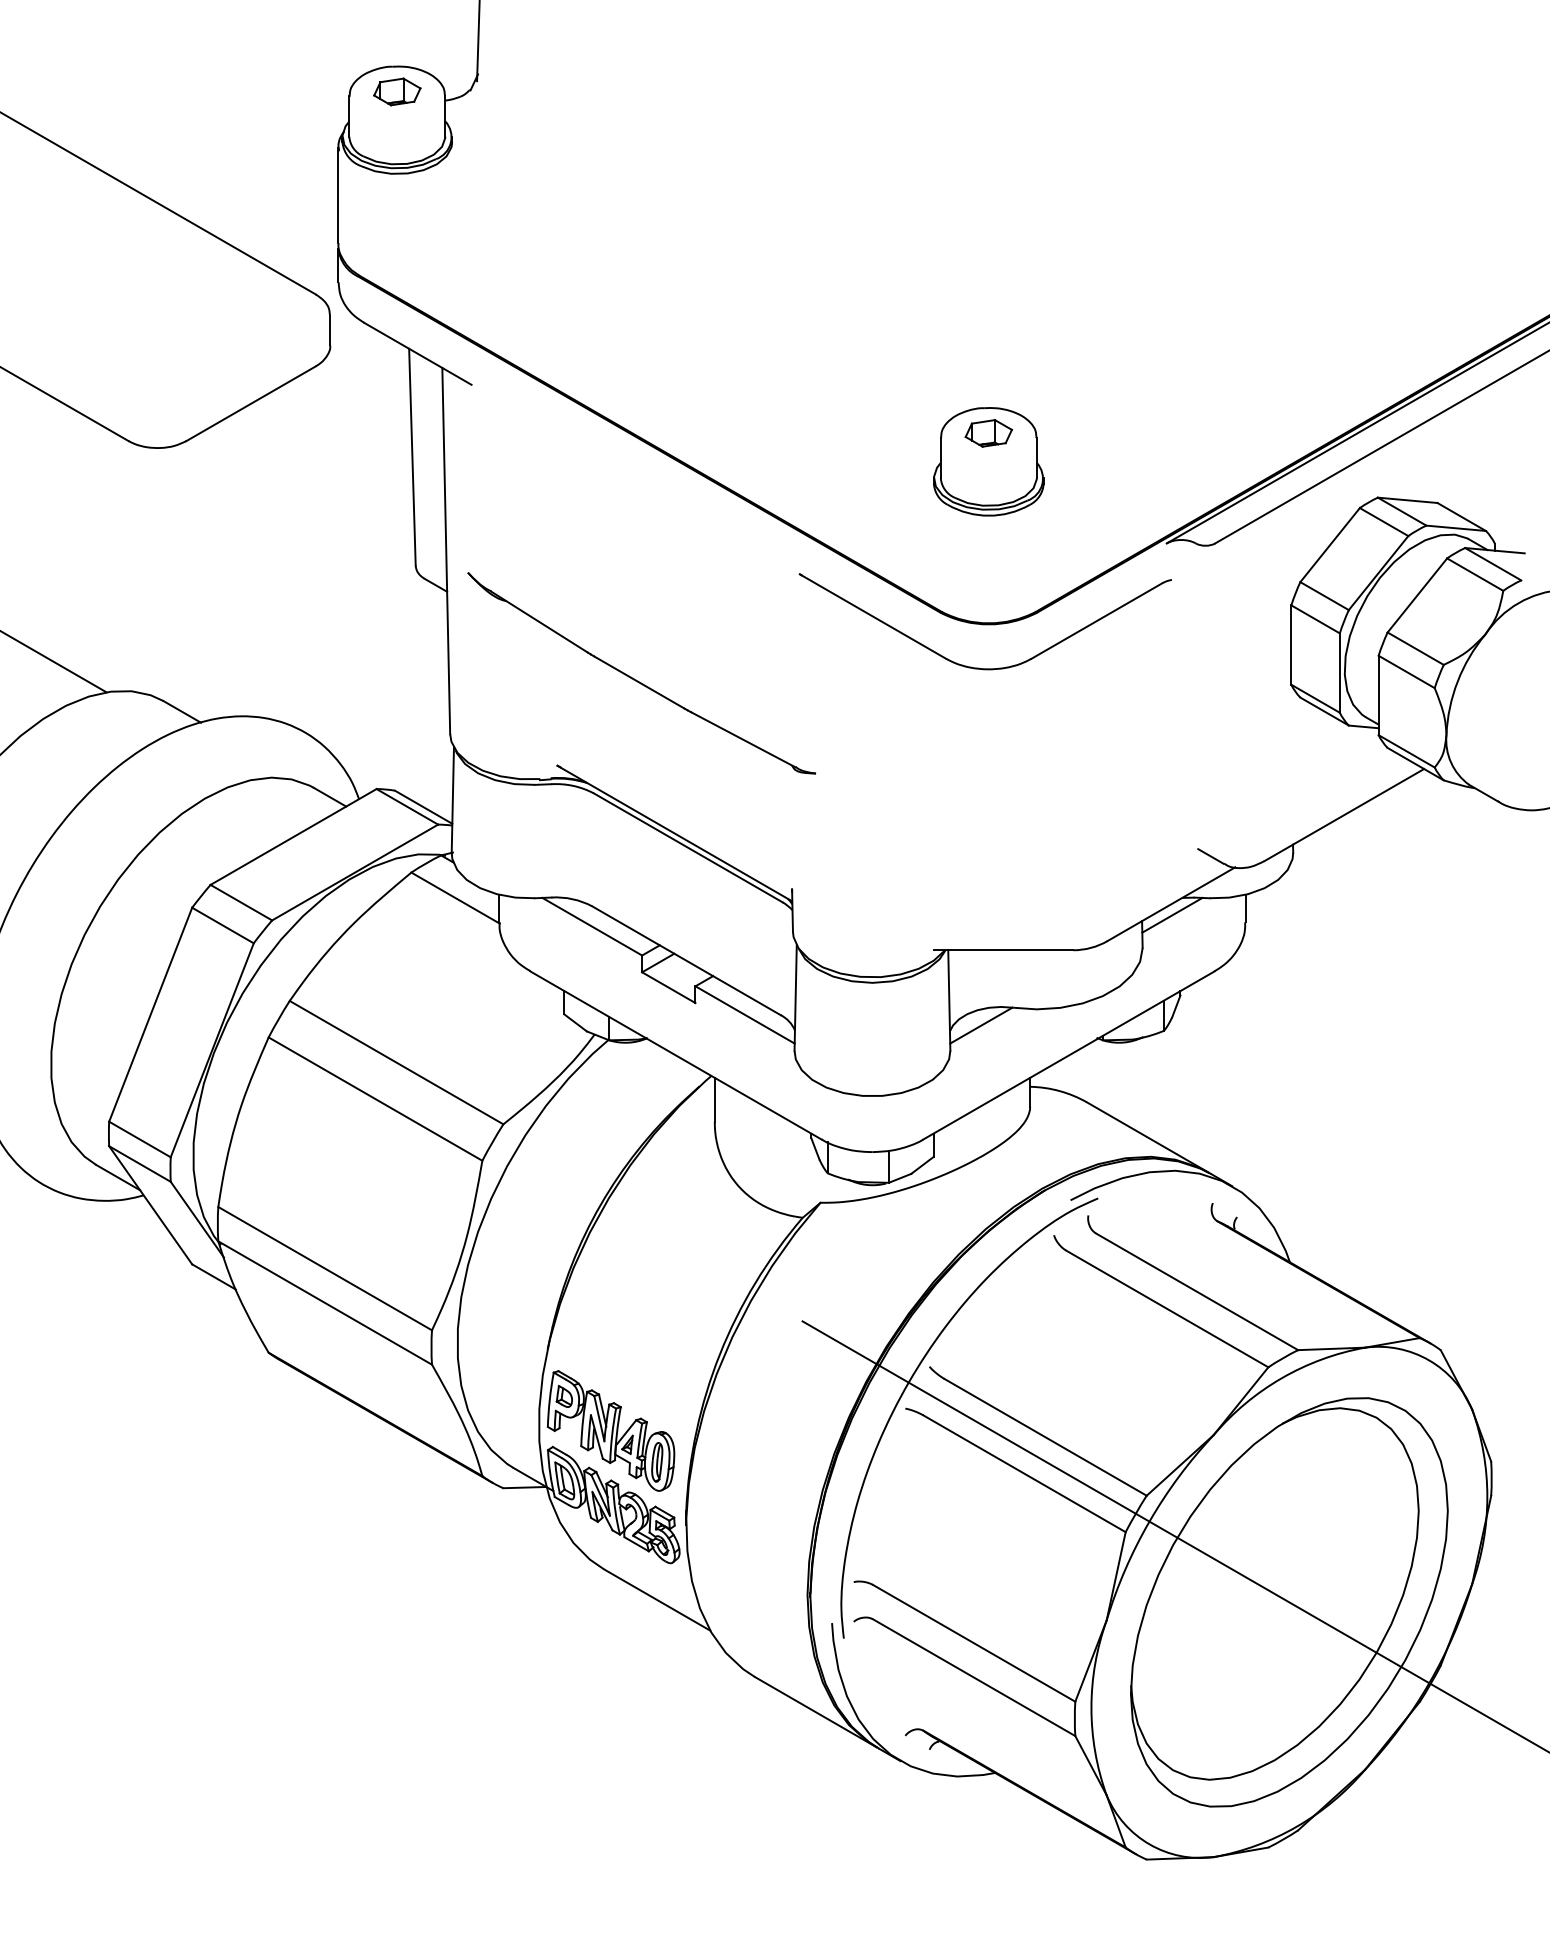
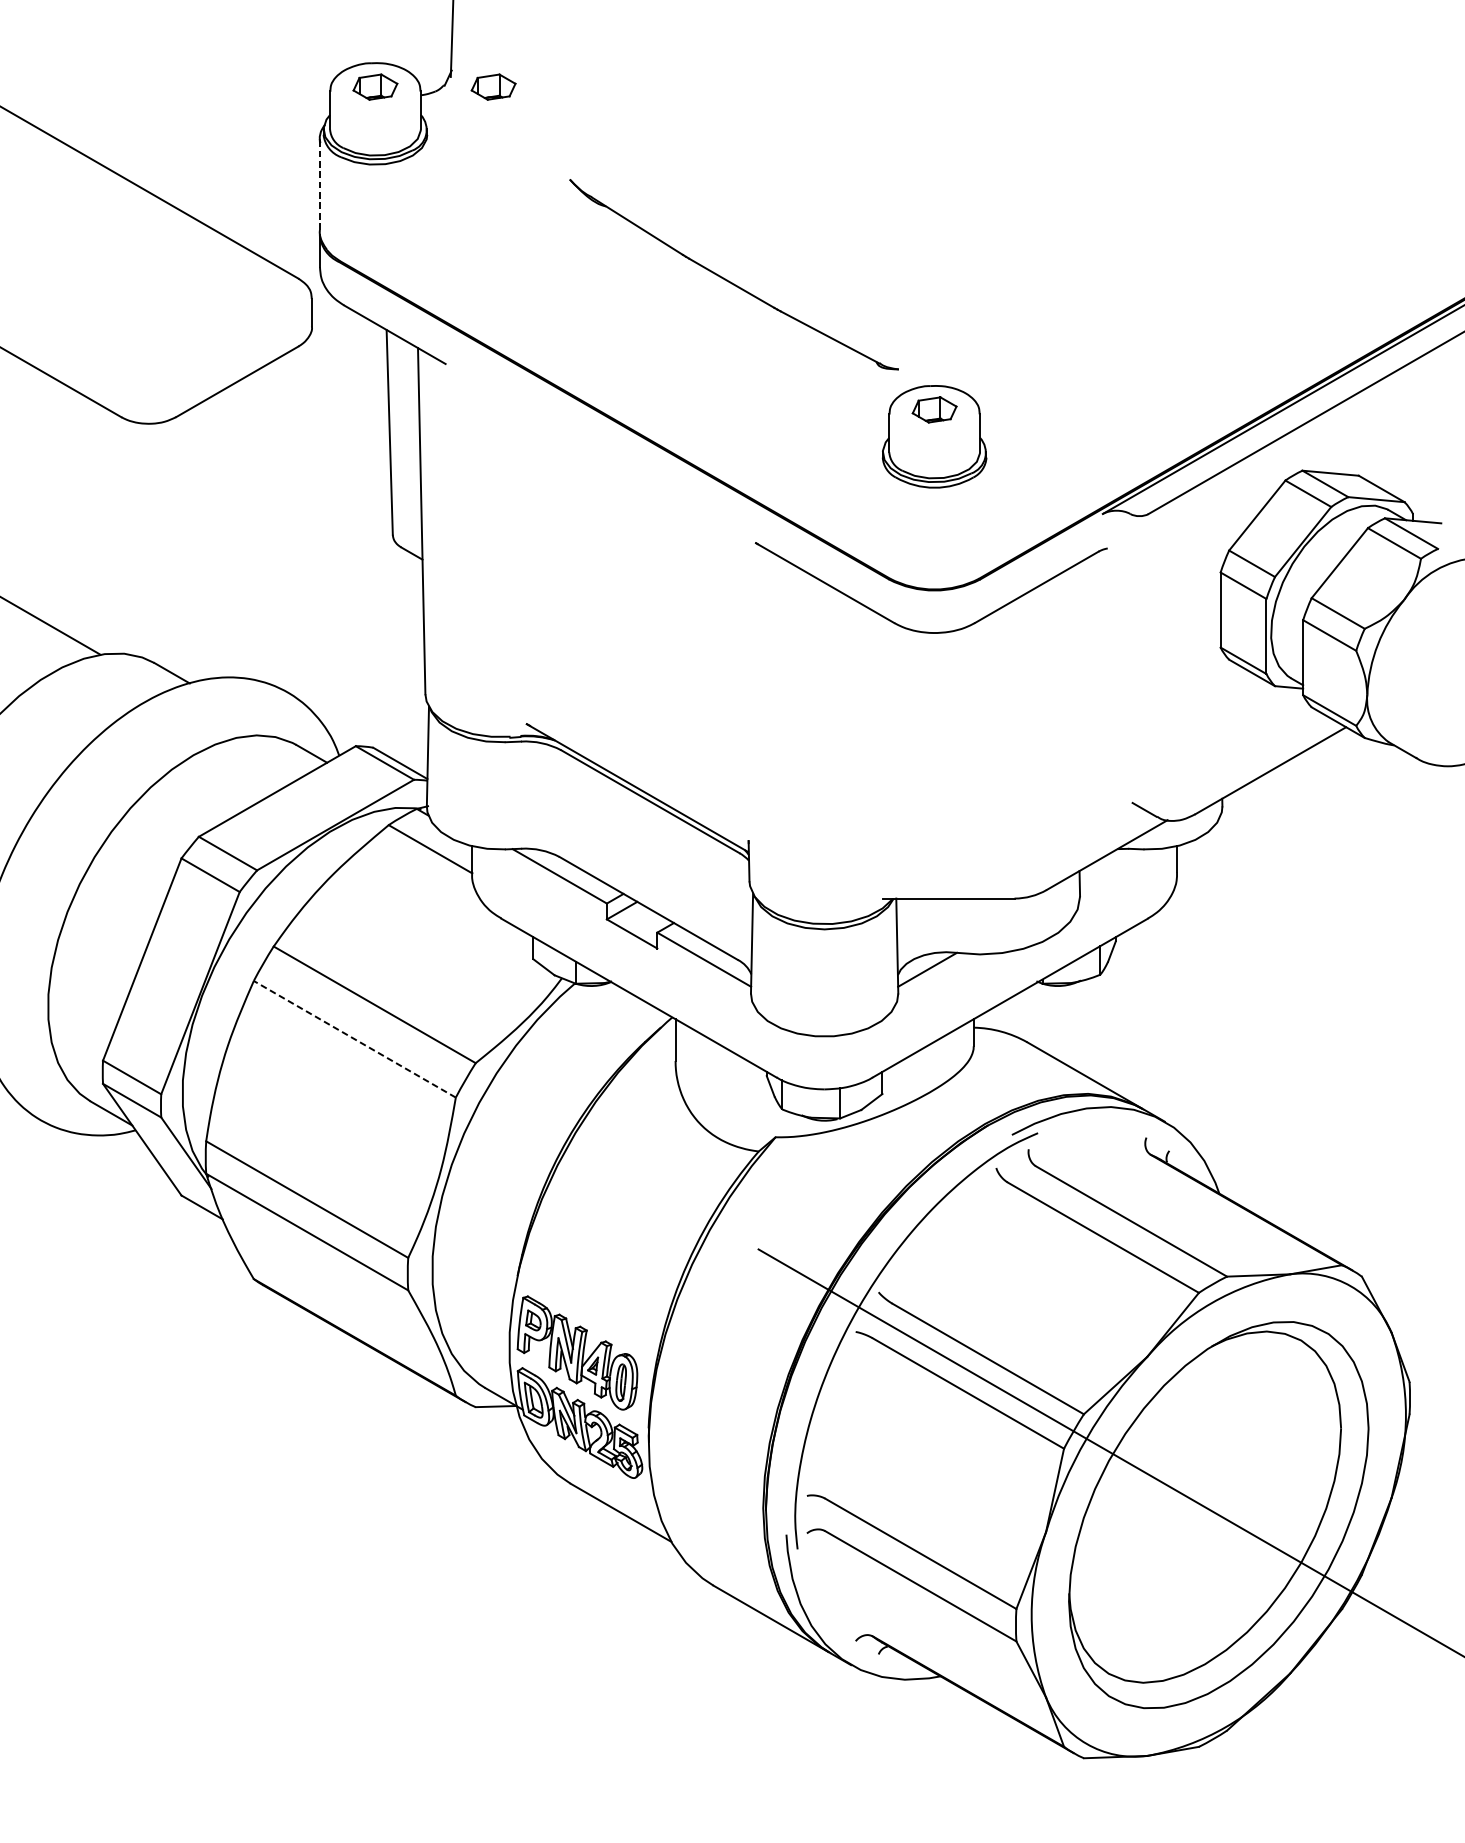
part: (522, 91) -> (493, 86), added
line: (338, 195) -> (319, 185), solid -> dashed
part: (638, 680) -> (731, 281), moved
line: (1172, 914) -> (1108, 864), removed
line: (375, 1098) -> (354, 1038), solid -> dashed

